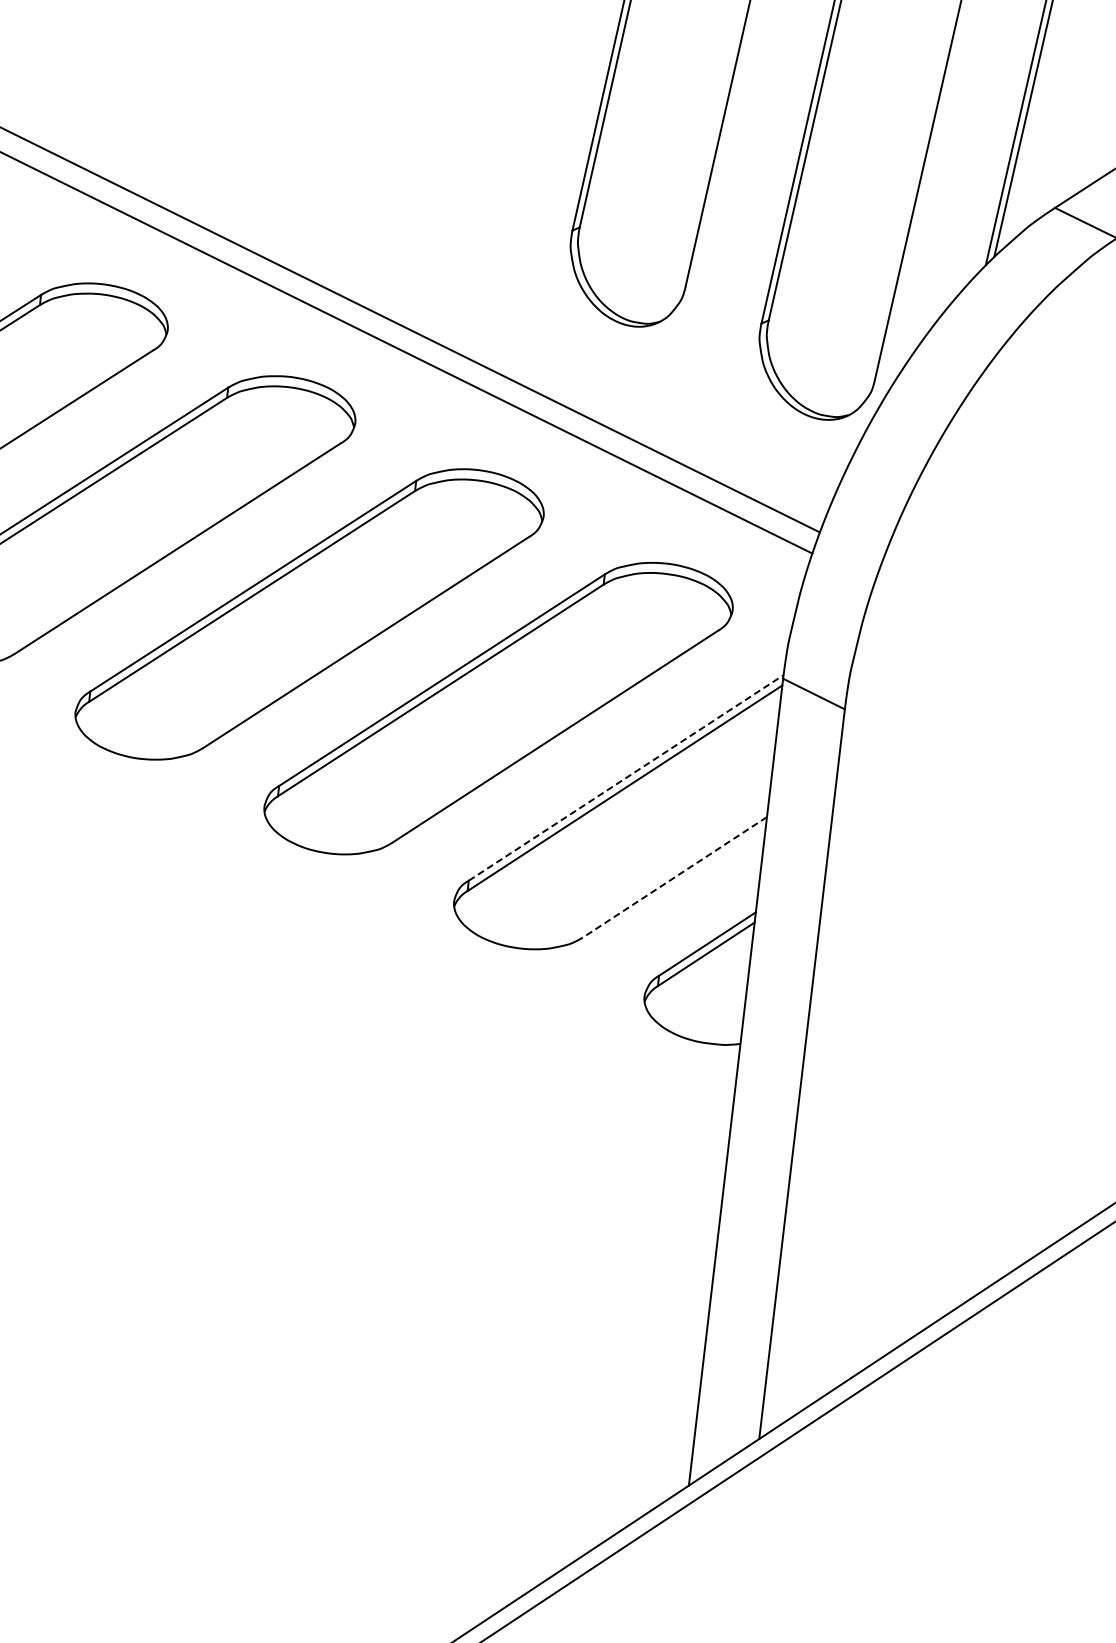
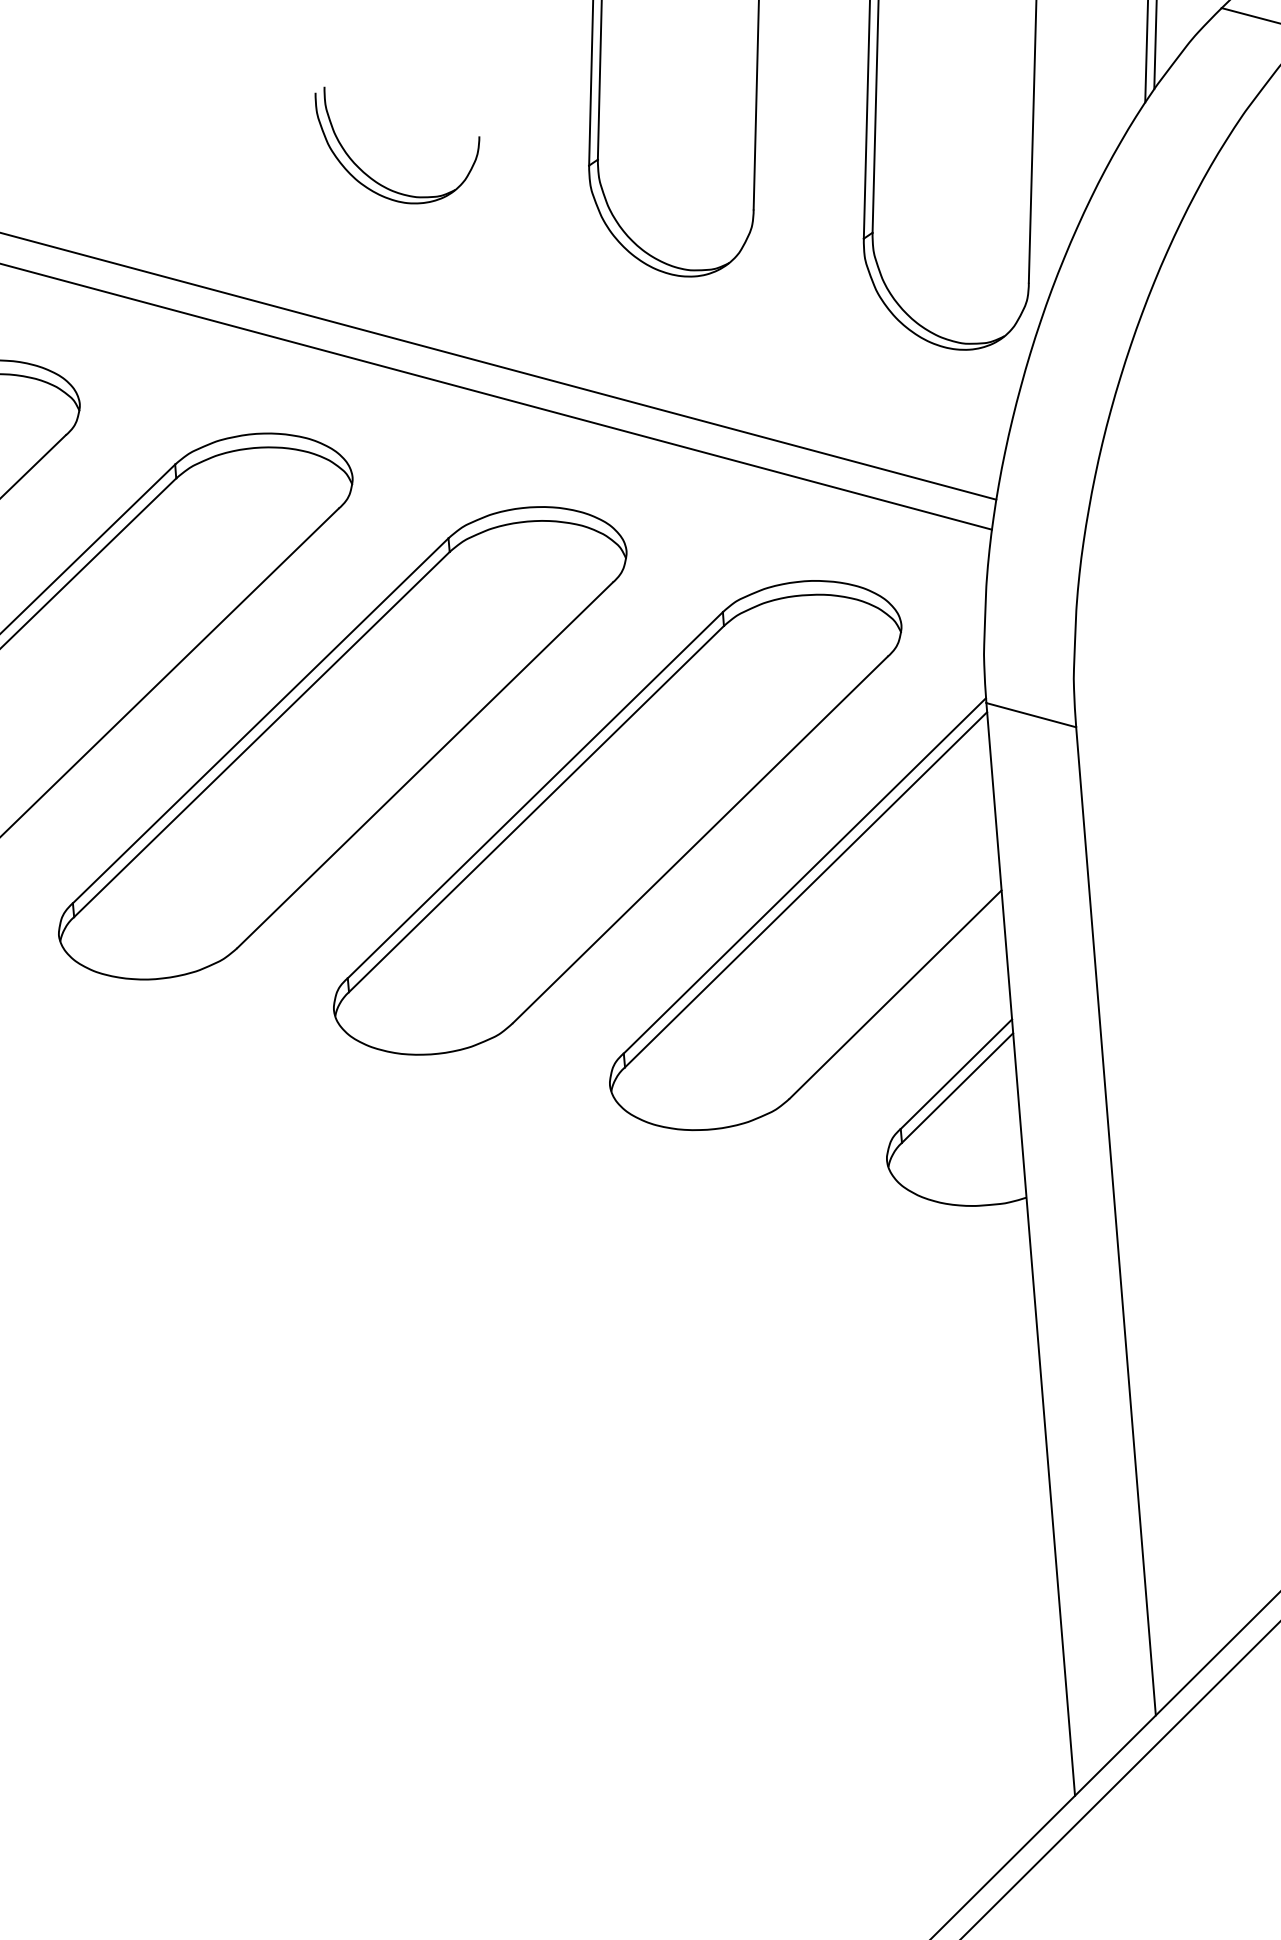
part: (412, 206) -> (371, 176), added
line: (626, 777) -> (805, 875), dashed -> solid
line: (674, 877) -> (895, 994), dashed -> solid

